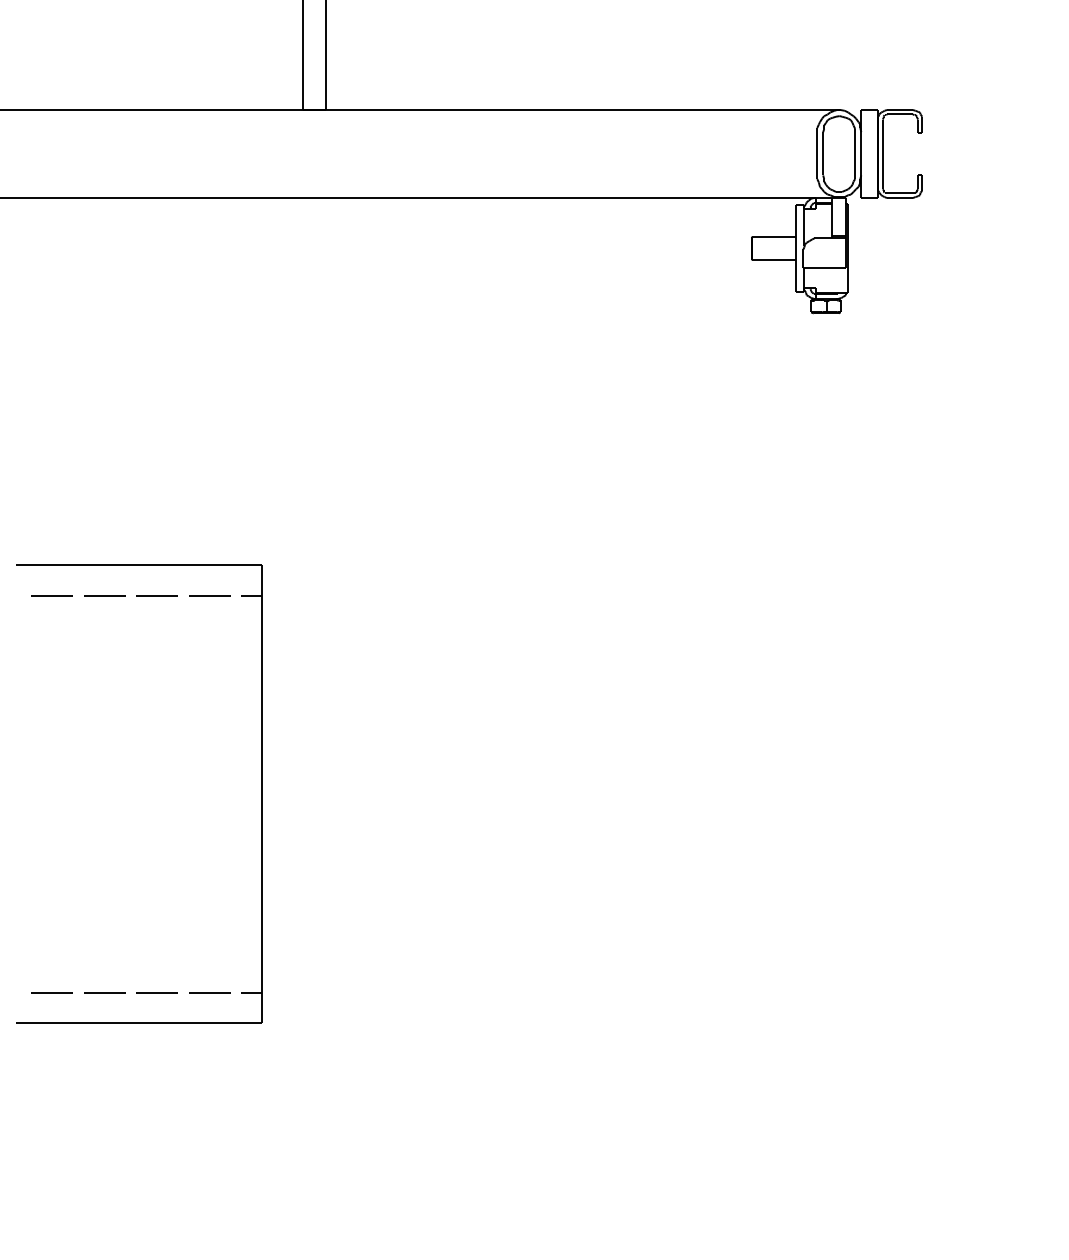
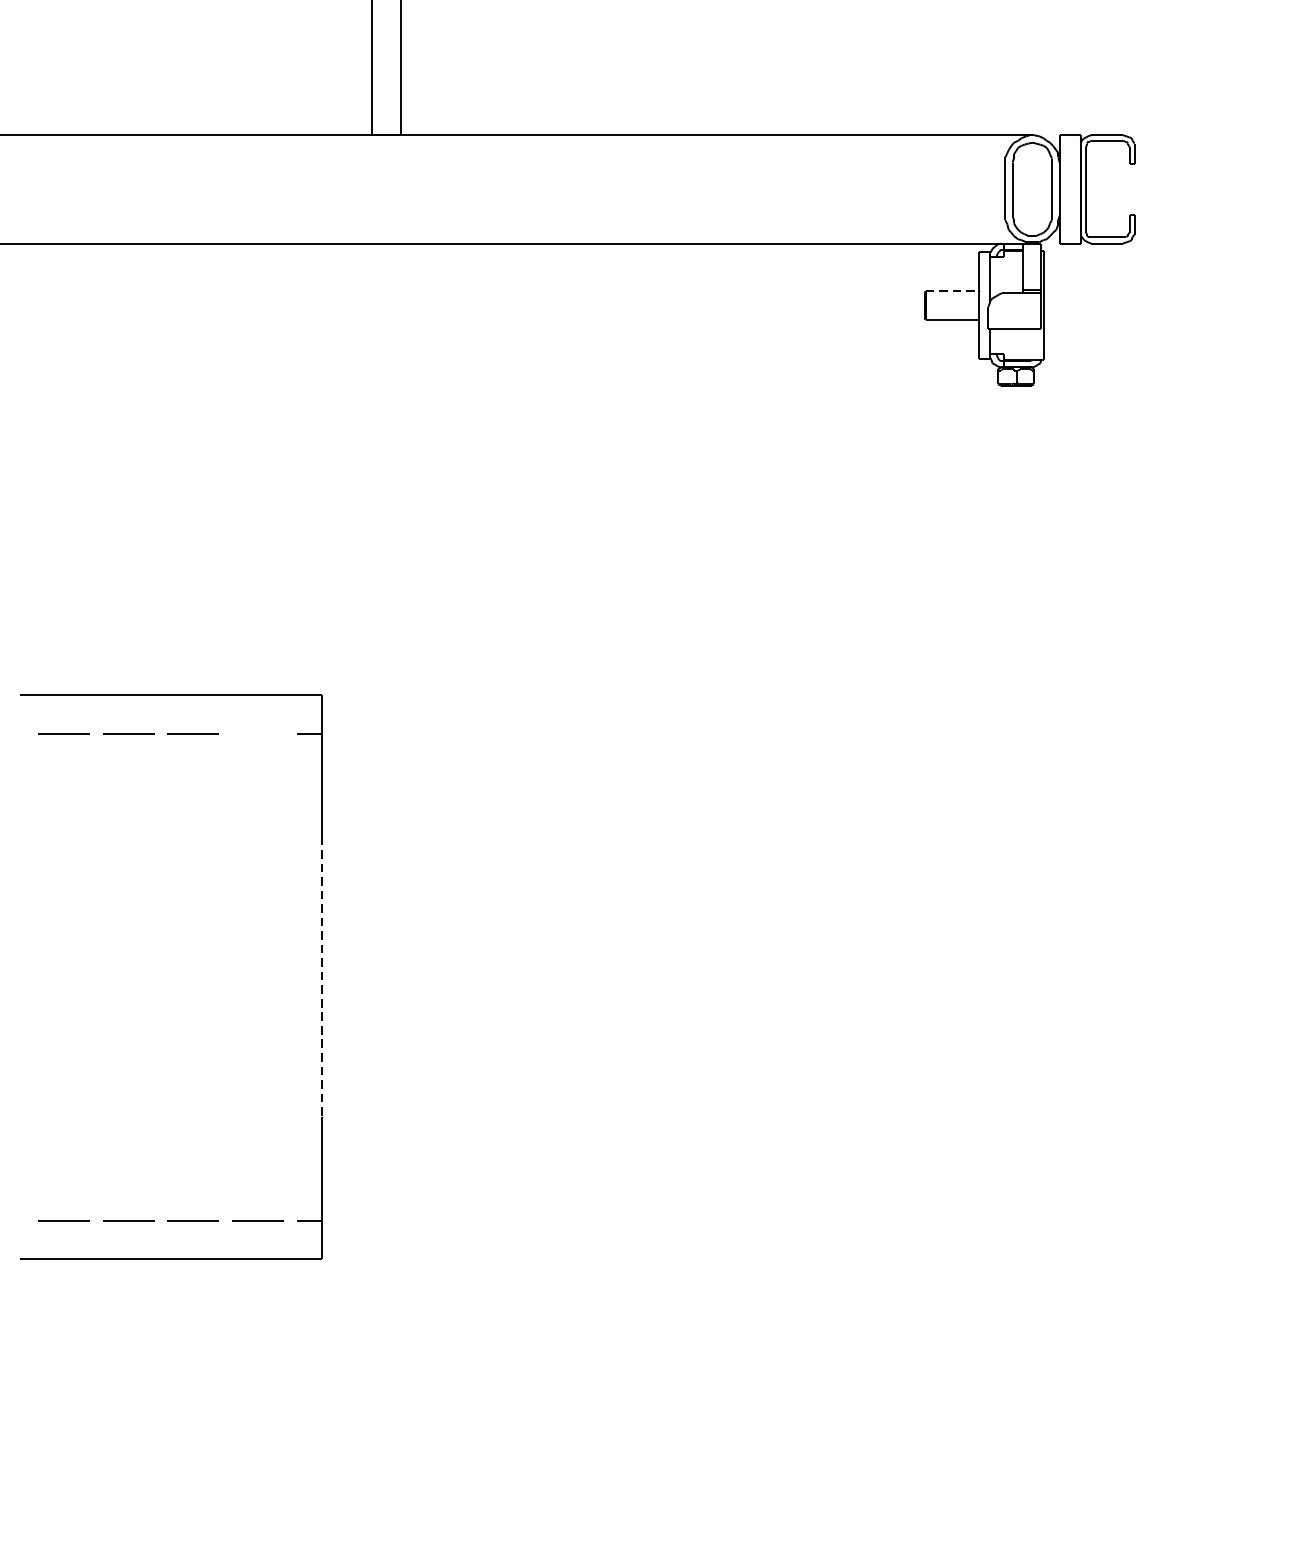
line: (775, 236) -> (954, 290), solid -> dashed
line: (209, 595) -> (257, 732), removed
line: (261, 794) -> (321, 977), solid -> dashed

